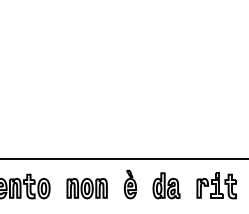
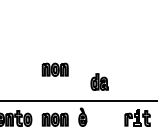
part: (85, 109) -> (54, 69), added
part: (166, 184) -> (99, 81), moved

